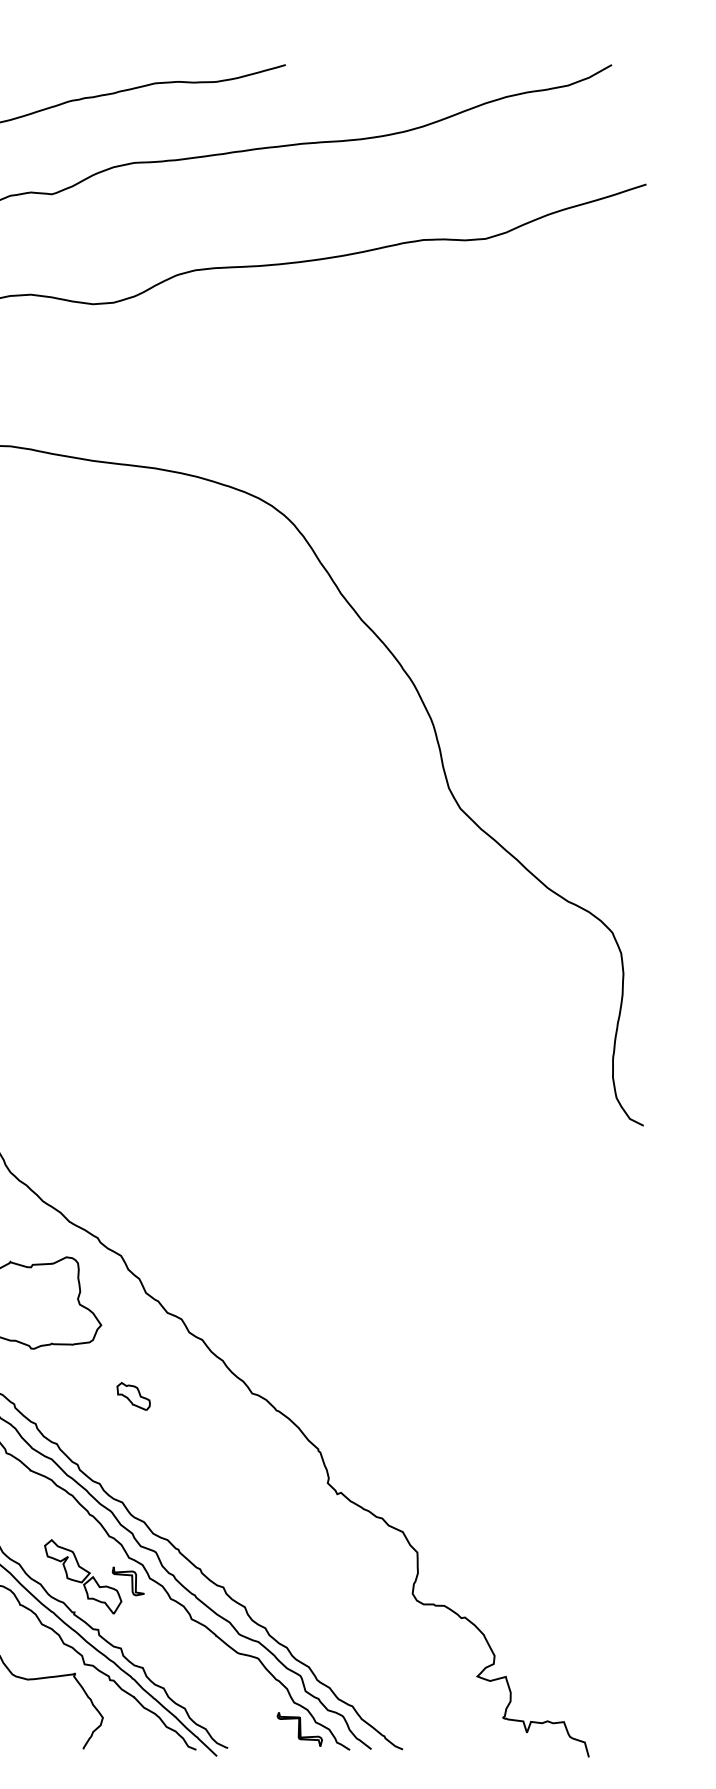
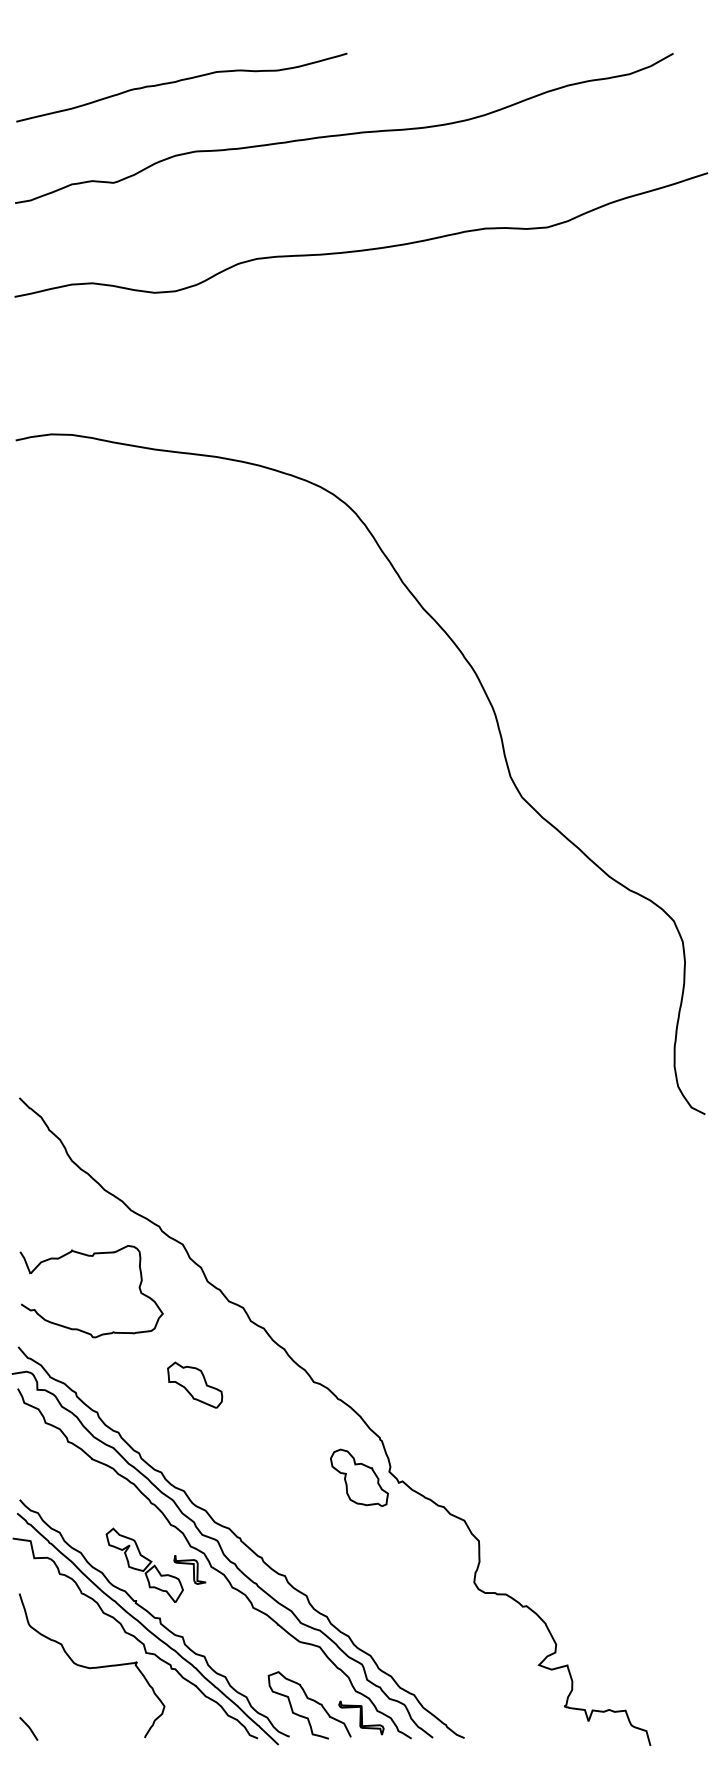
part: (133, 1395) -> (195, 1384), size x1.67
part: (297, 1488) -> (359, 1477), added
curve: (248, 1711) -> (310, 1700), added

